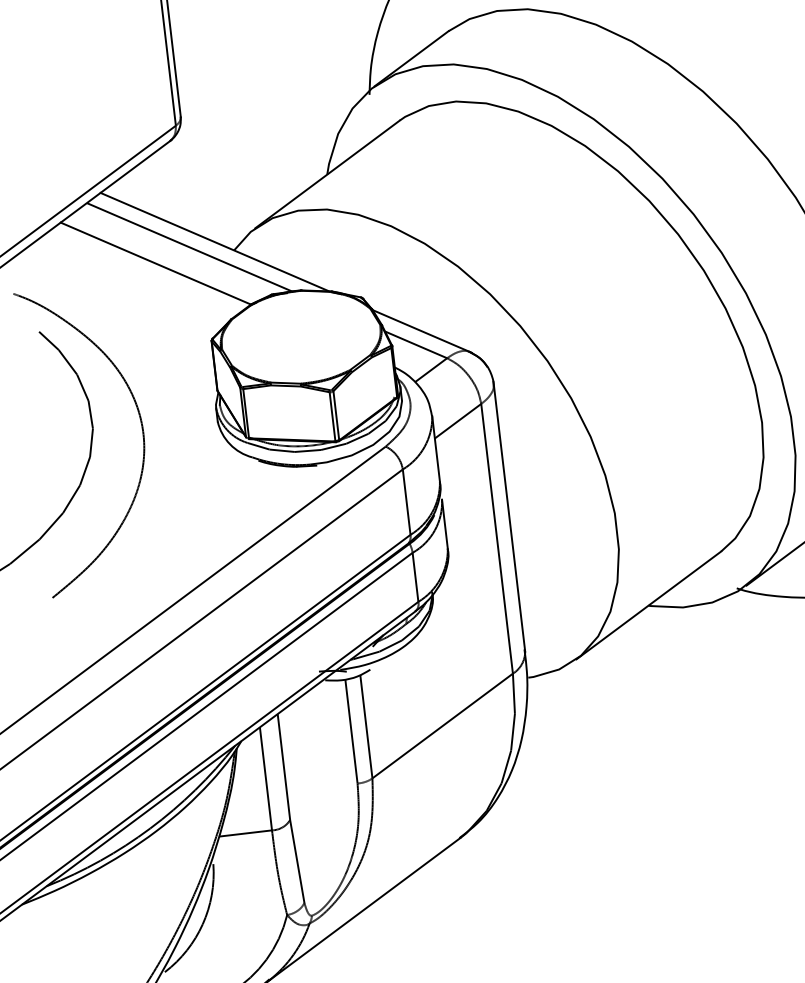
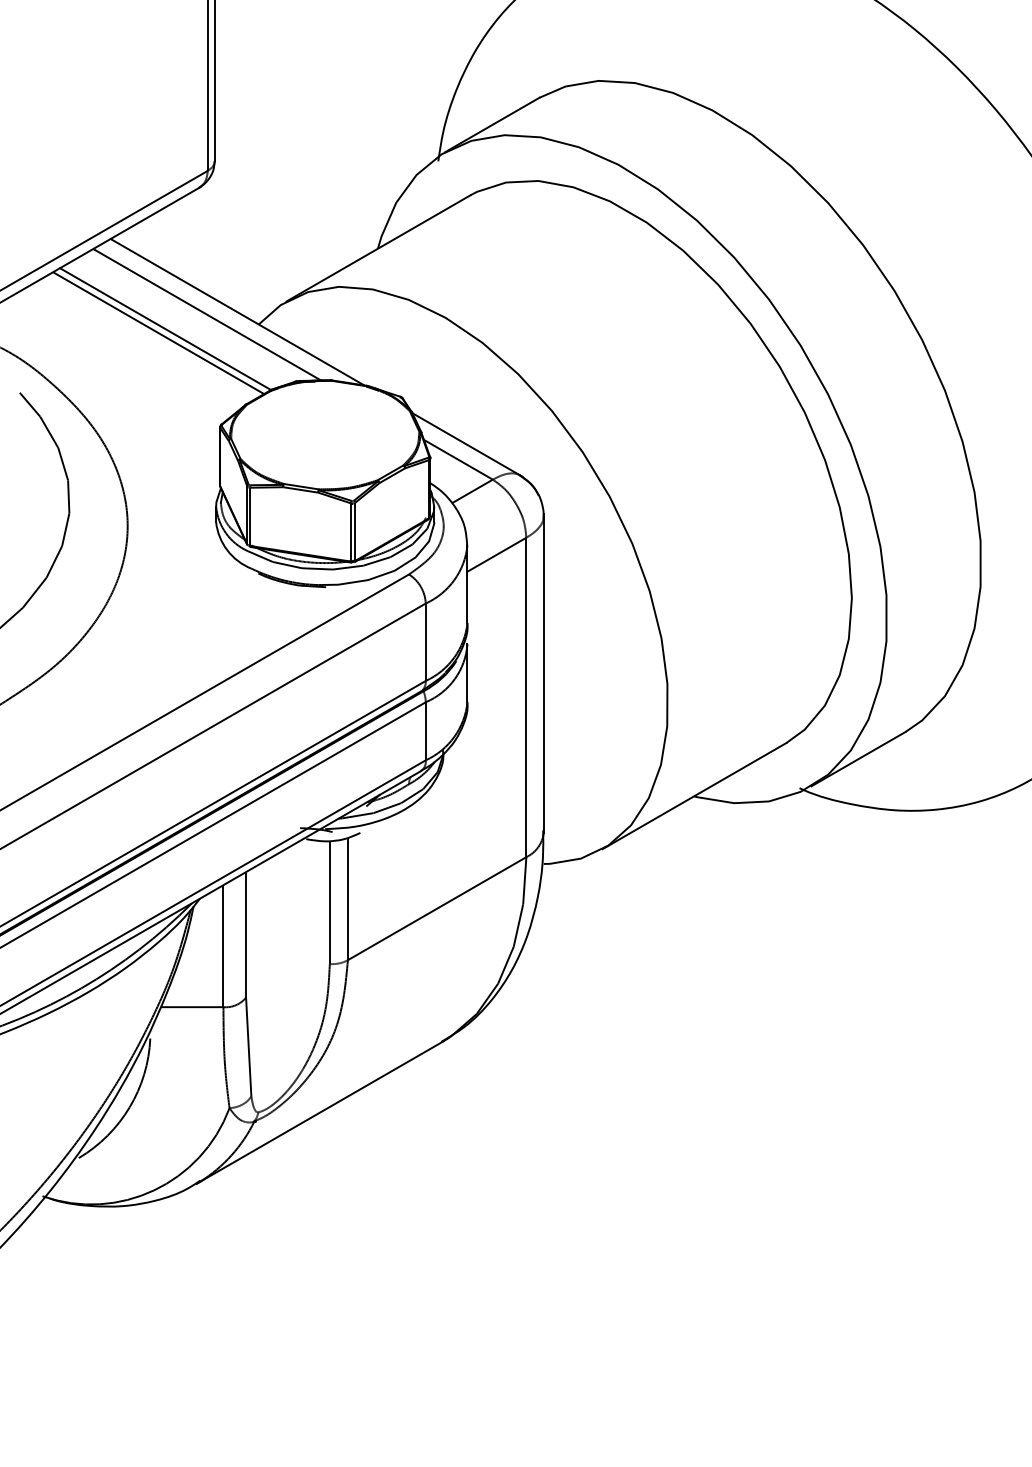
line: (150, 267) -> (158, 333), added

